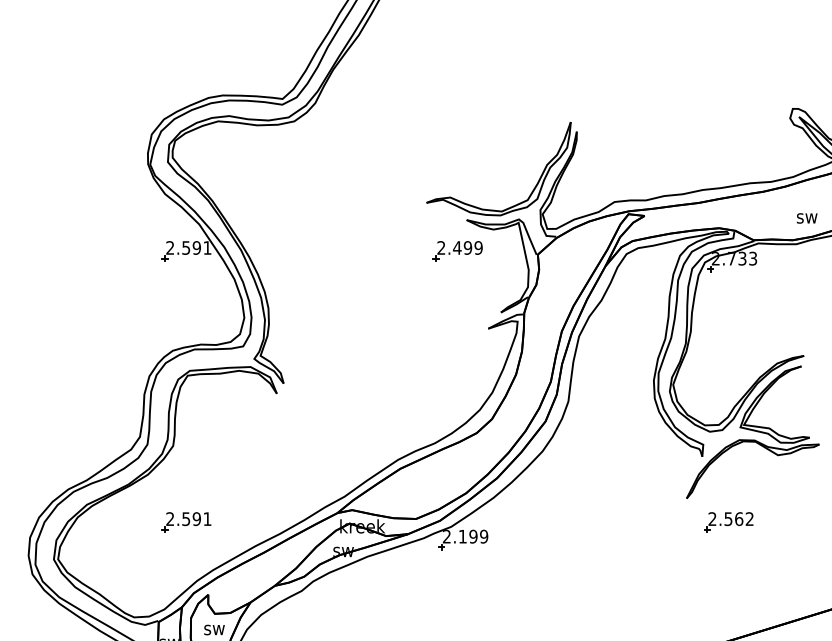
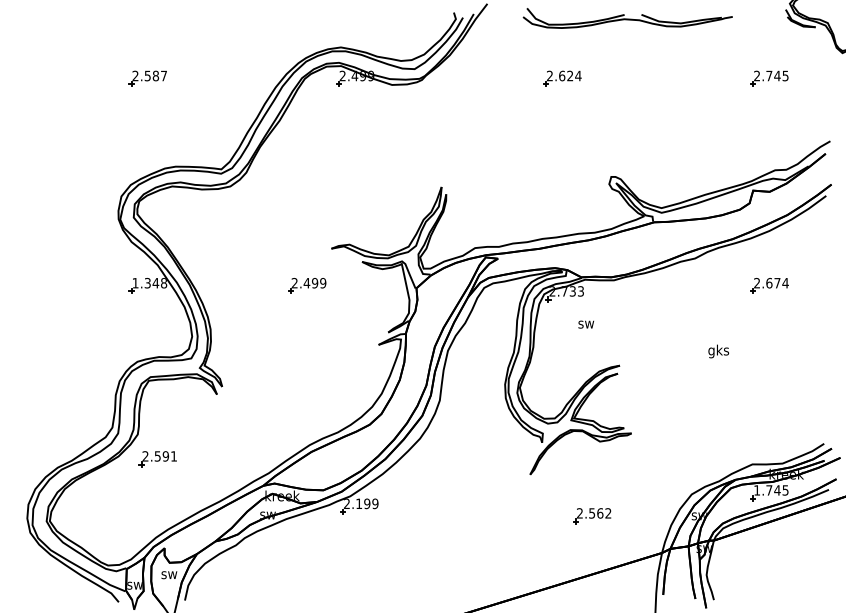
text: (806, 218) -> (585, 324), moved
text: (188, 247) -> (149, 282), 2.591 -> 1.348
part: (458, 250) -> (307, 285), moved
part: (185, 523) -> (157, 459), moved
part: (728, 523) -> (592, 516), moved

